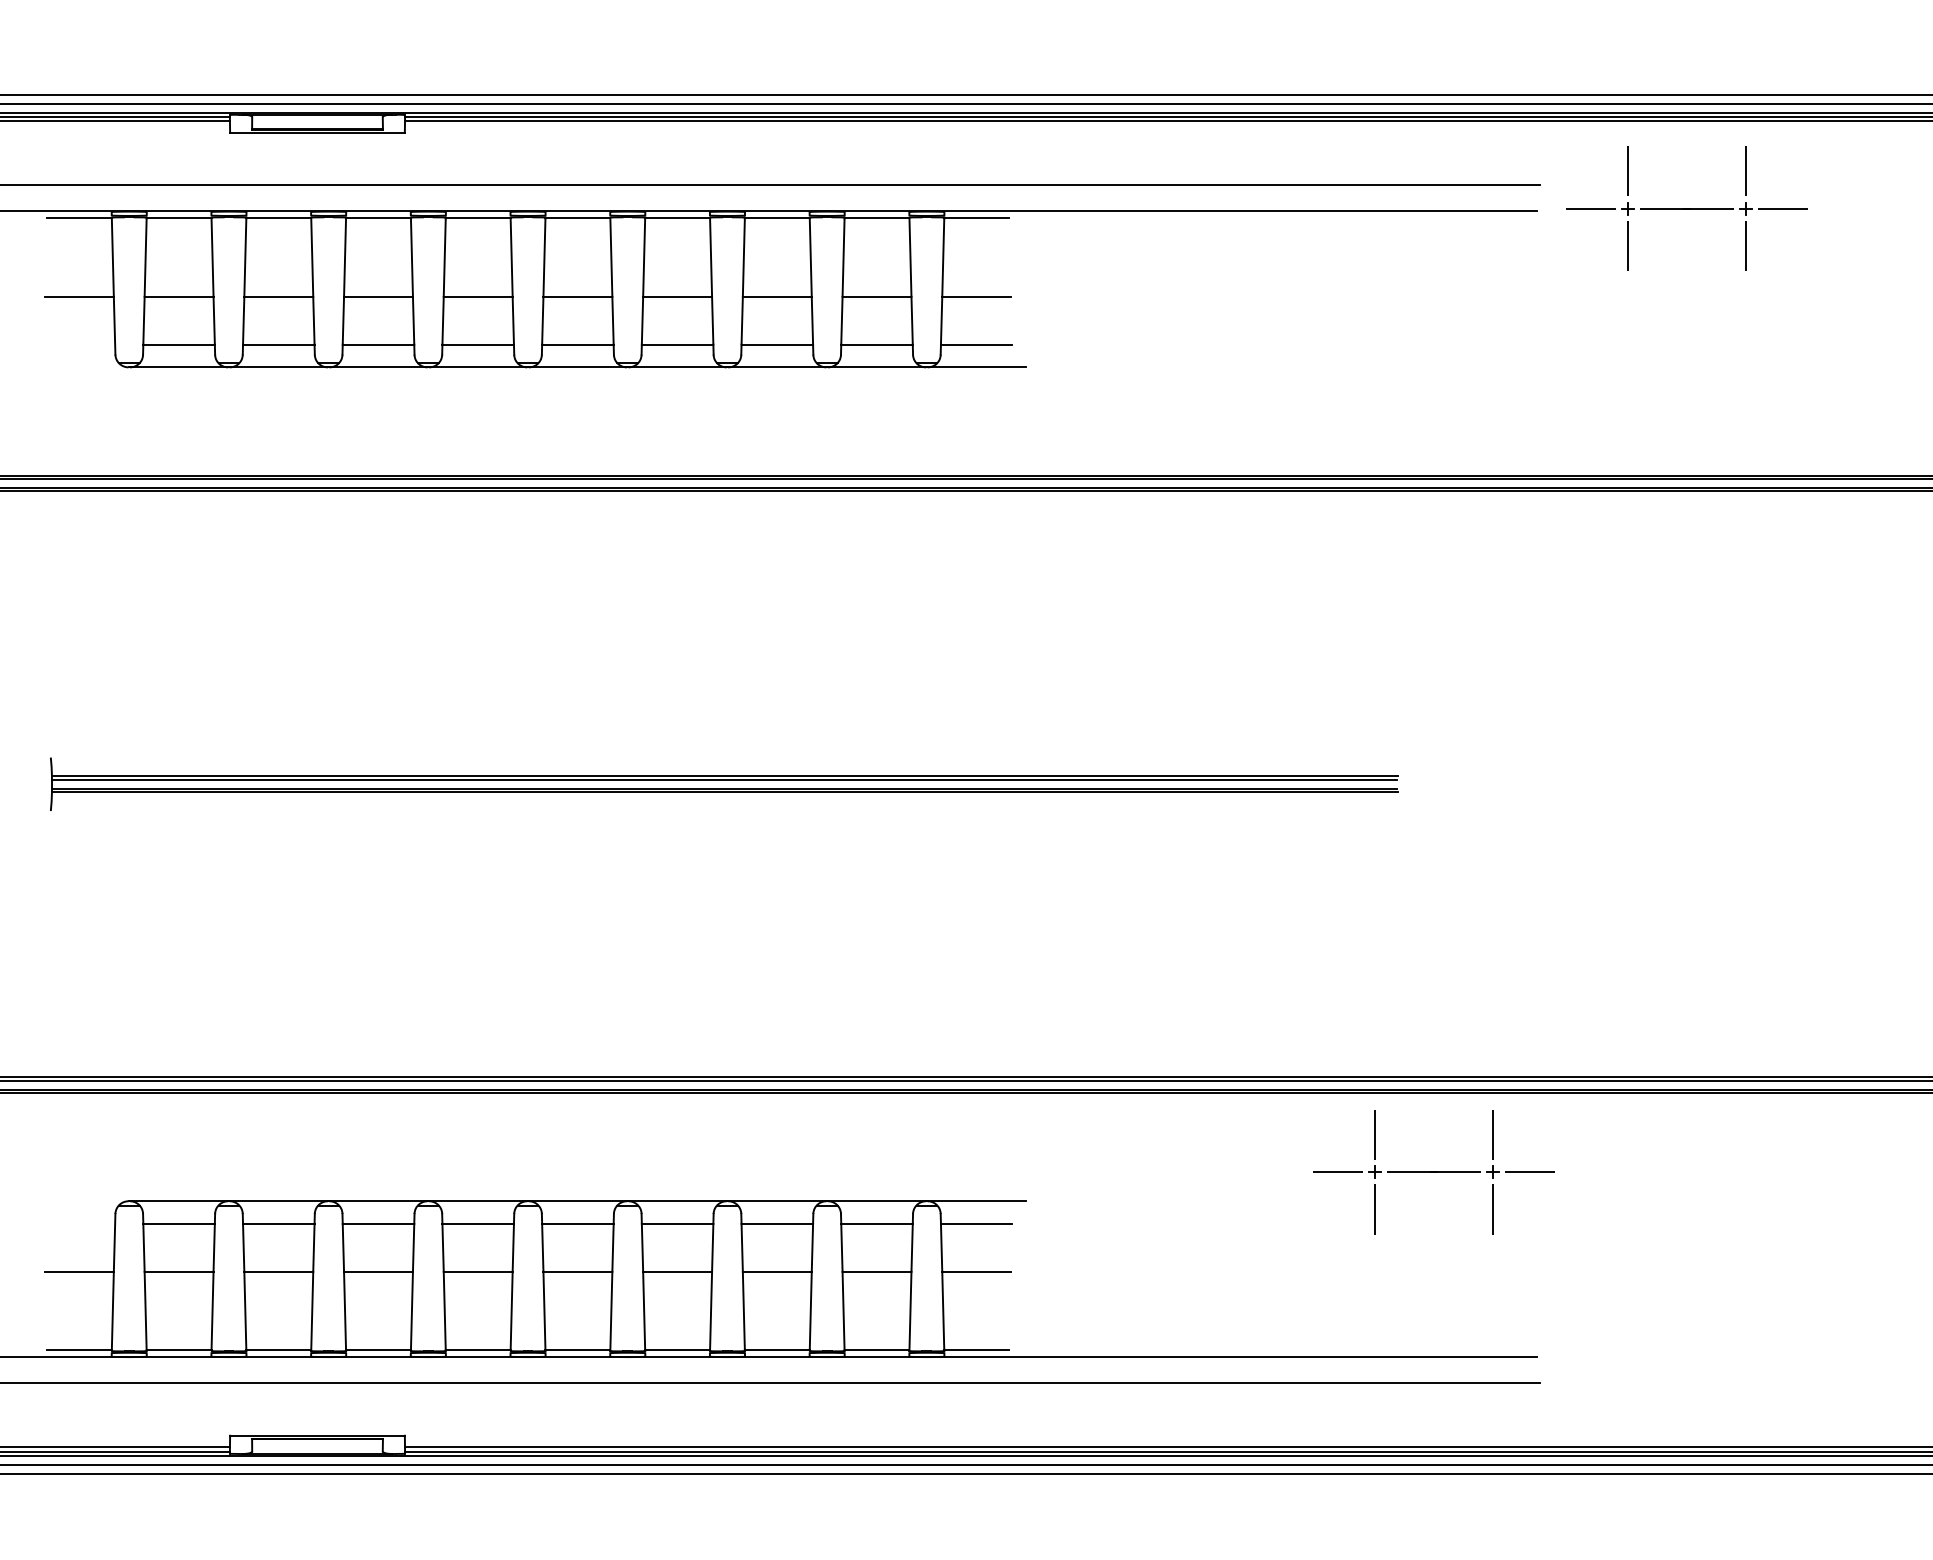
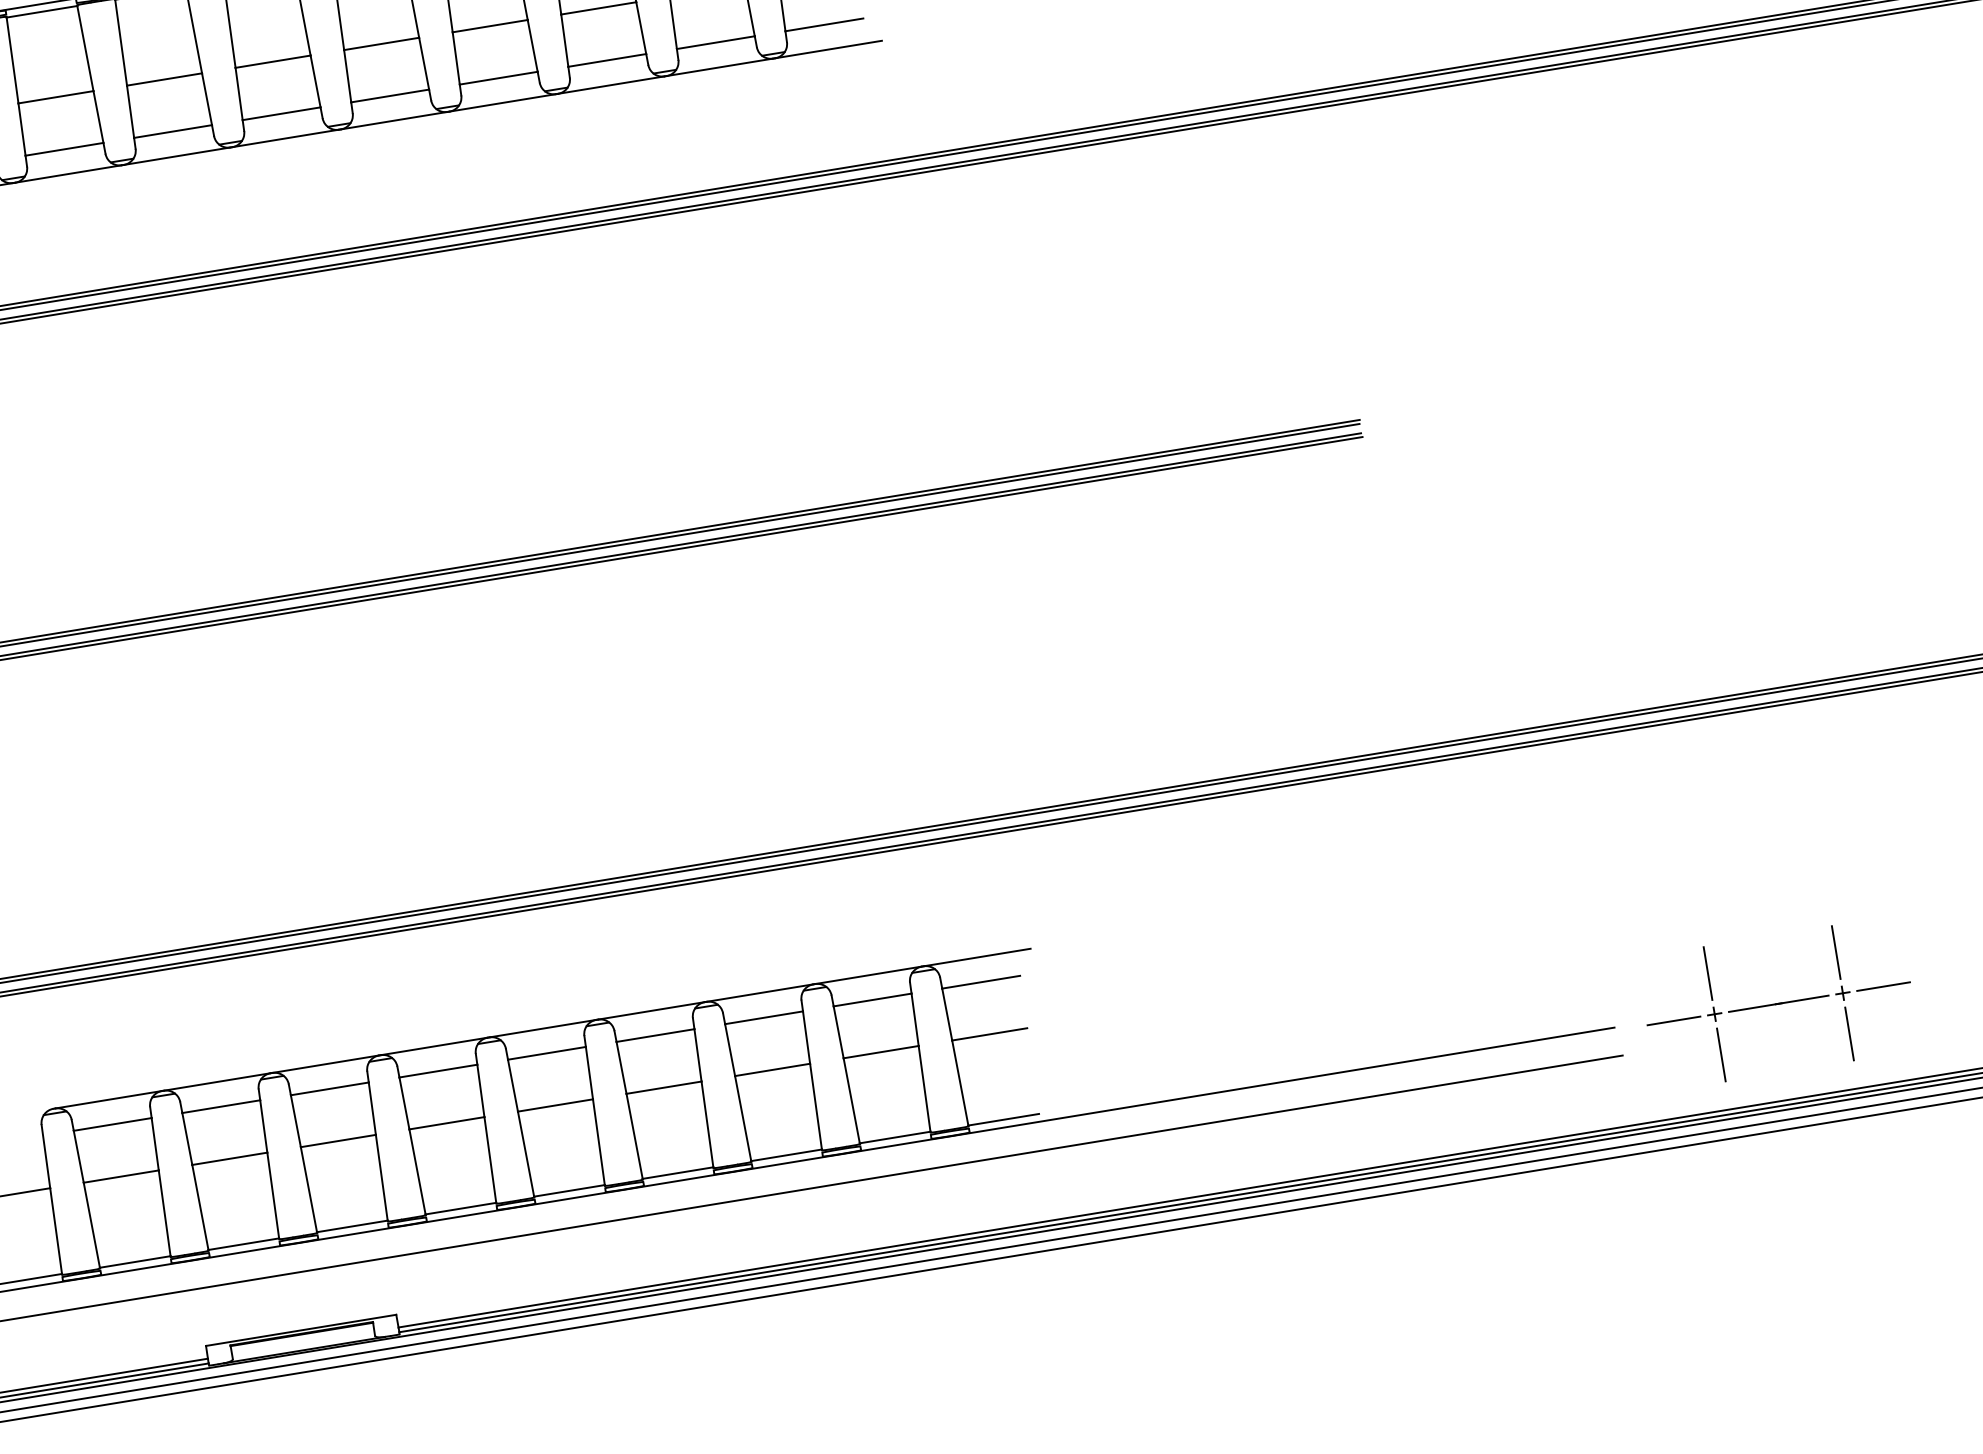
part: (1433, 1172) -> (1778, 1004), moved

